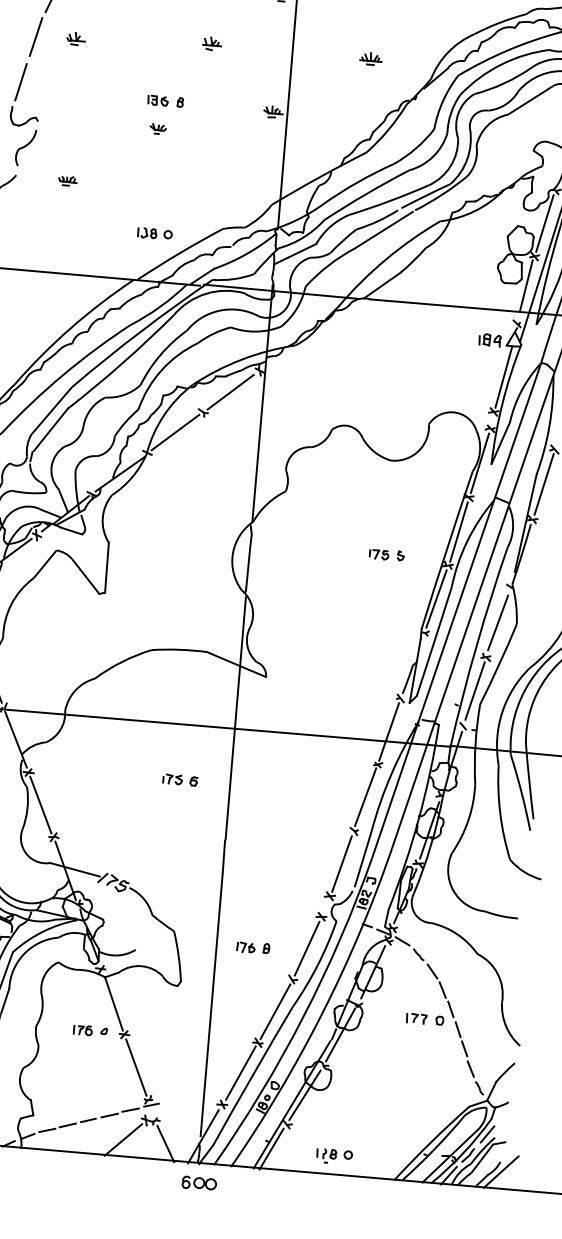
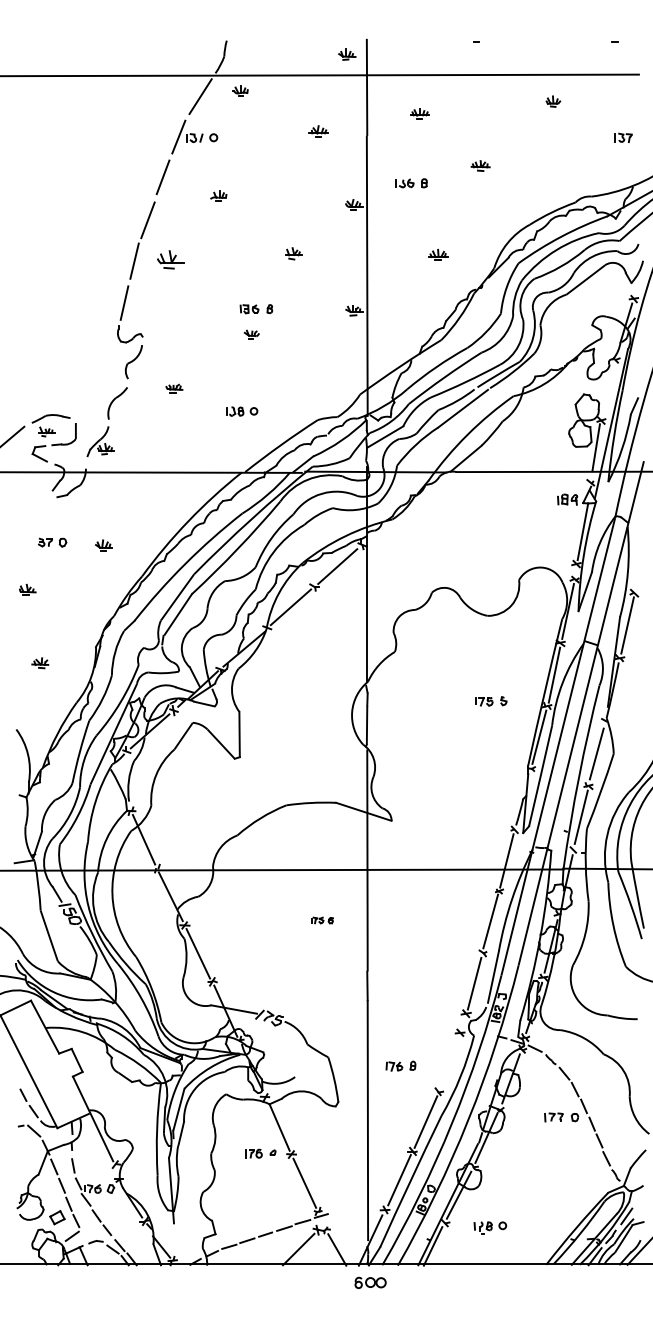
part: (75, 38) -> (170, 259), size x1.6
line: (544, 222) -> (607, 389), removed
part: (155, 233) -> (242, 411), moved
part: (180, 780) -> (322, 920), size x0.7
line: (306, 948) -> (449, 1062), removed
part: (334, 1155) -> (490, 1227), moved

